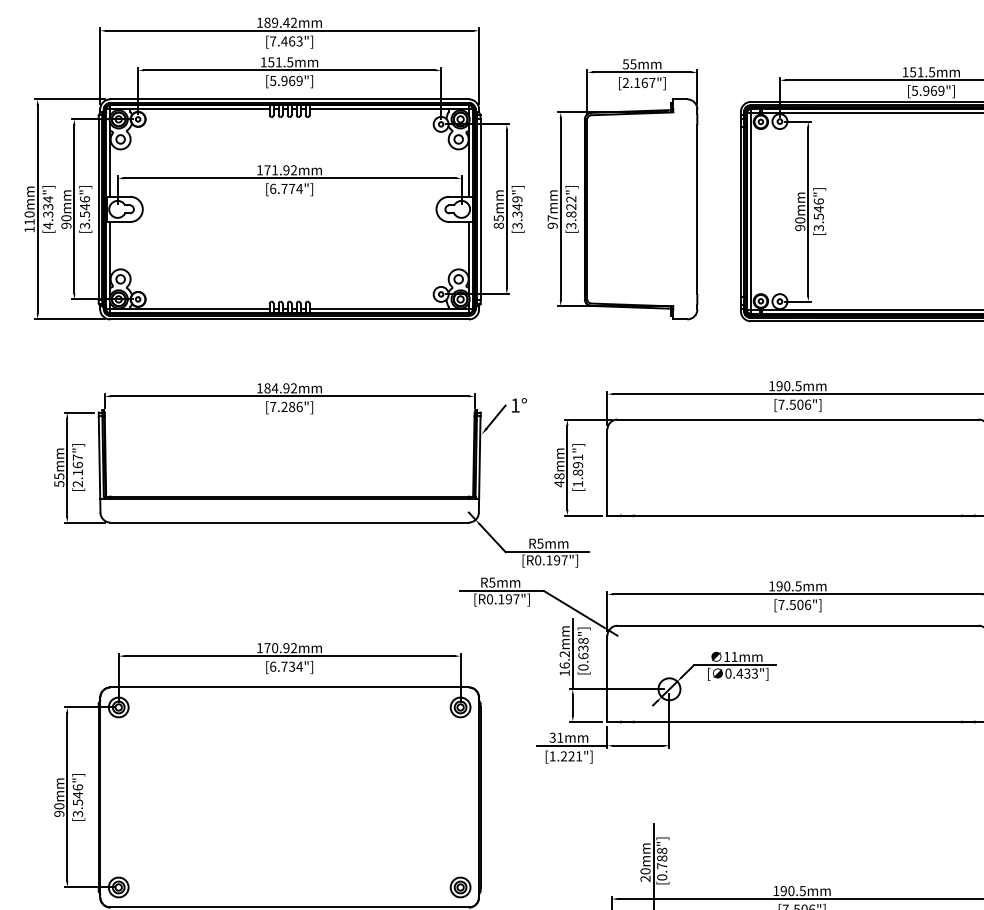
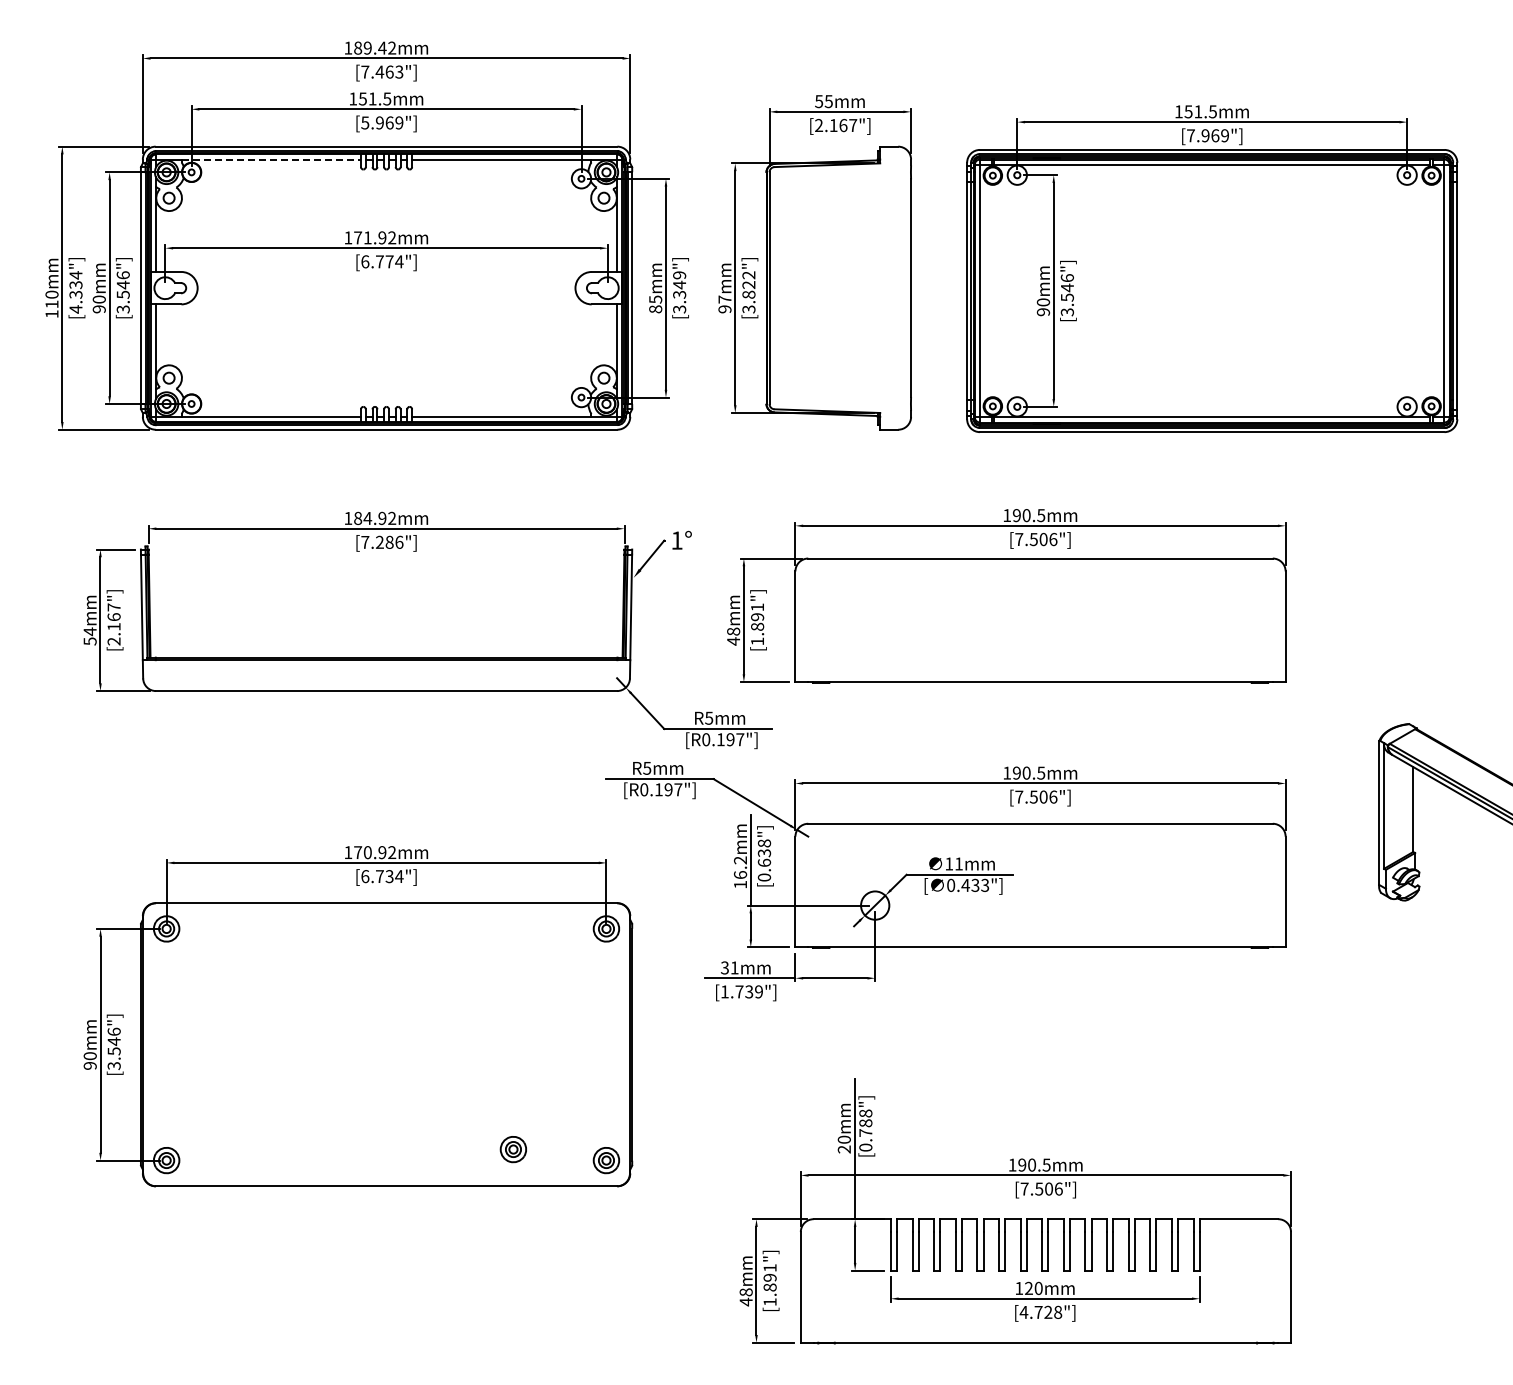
text: (914, 90) -> (1190, 135), [5.969"] -> [7.969"]
line: (200, 109) -> (271, 159), solid -> dashed
text: (58, 476) -> (89, 631), 55mm -> 54mm
text: (571, 756) -> (748, 991), [1.221"] -> [1.739"]
part: (387, 878) -> (512, 1149), added

